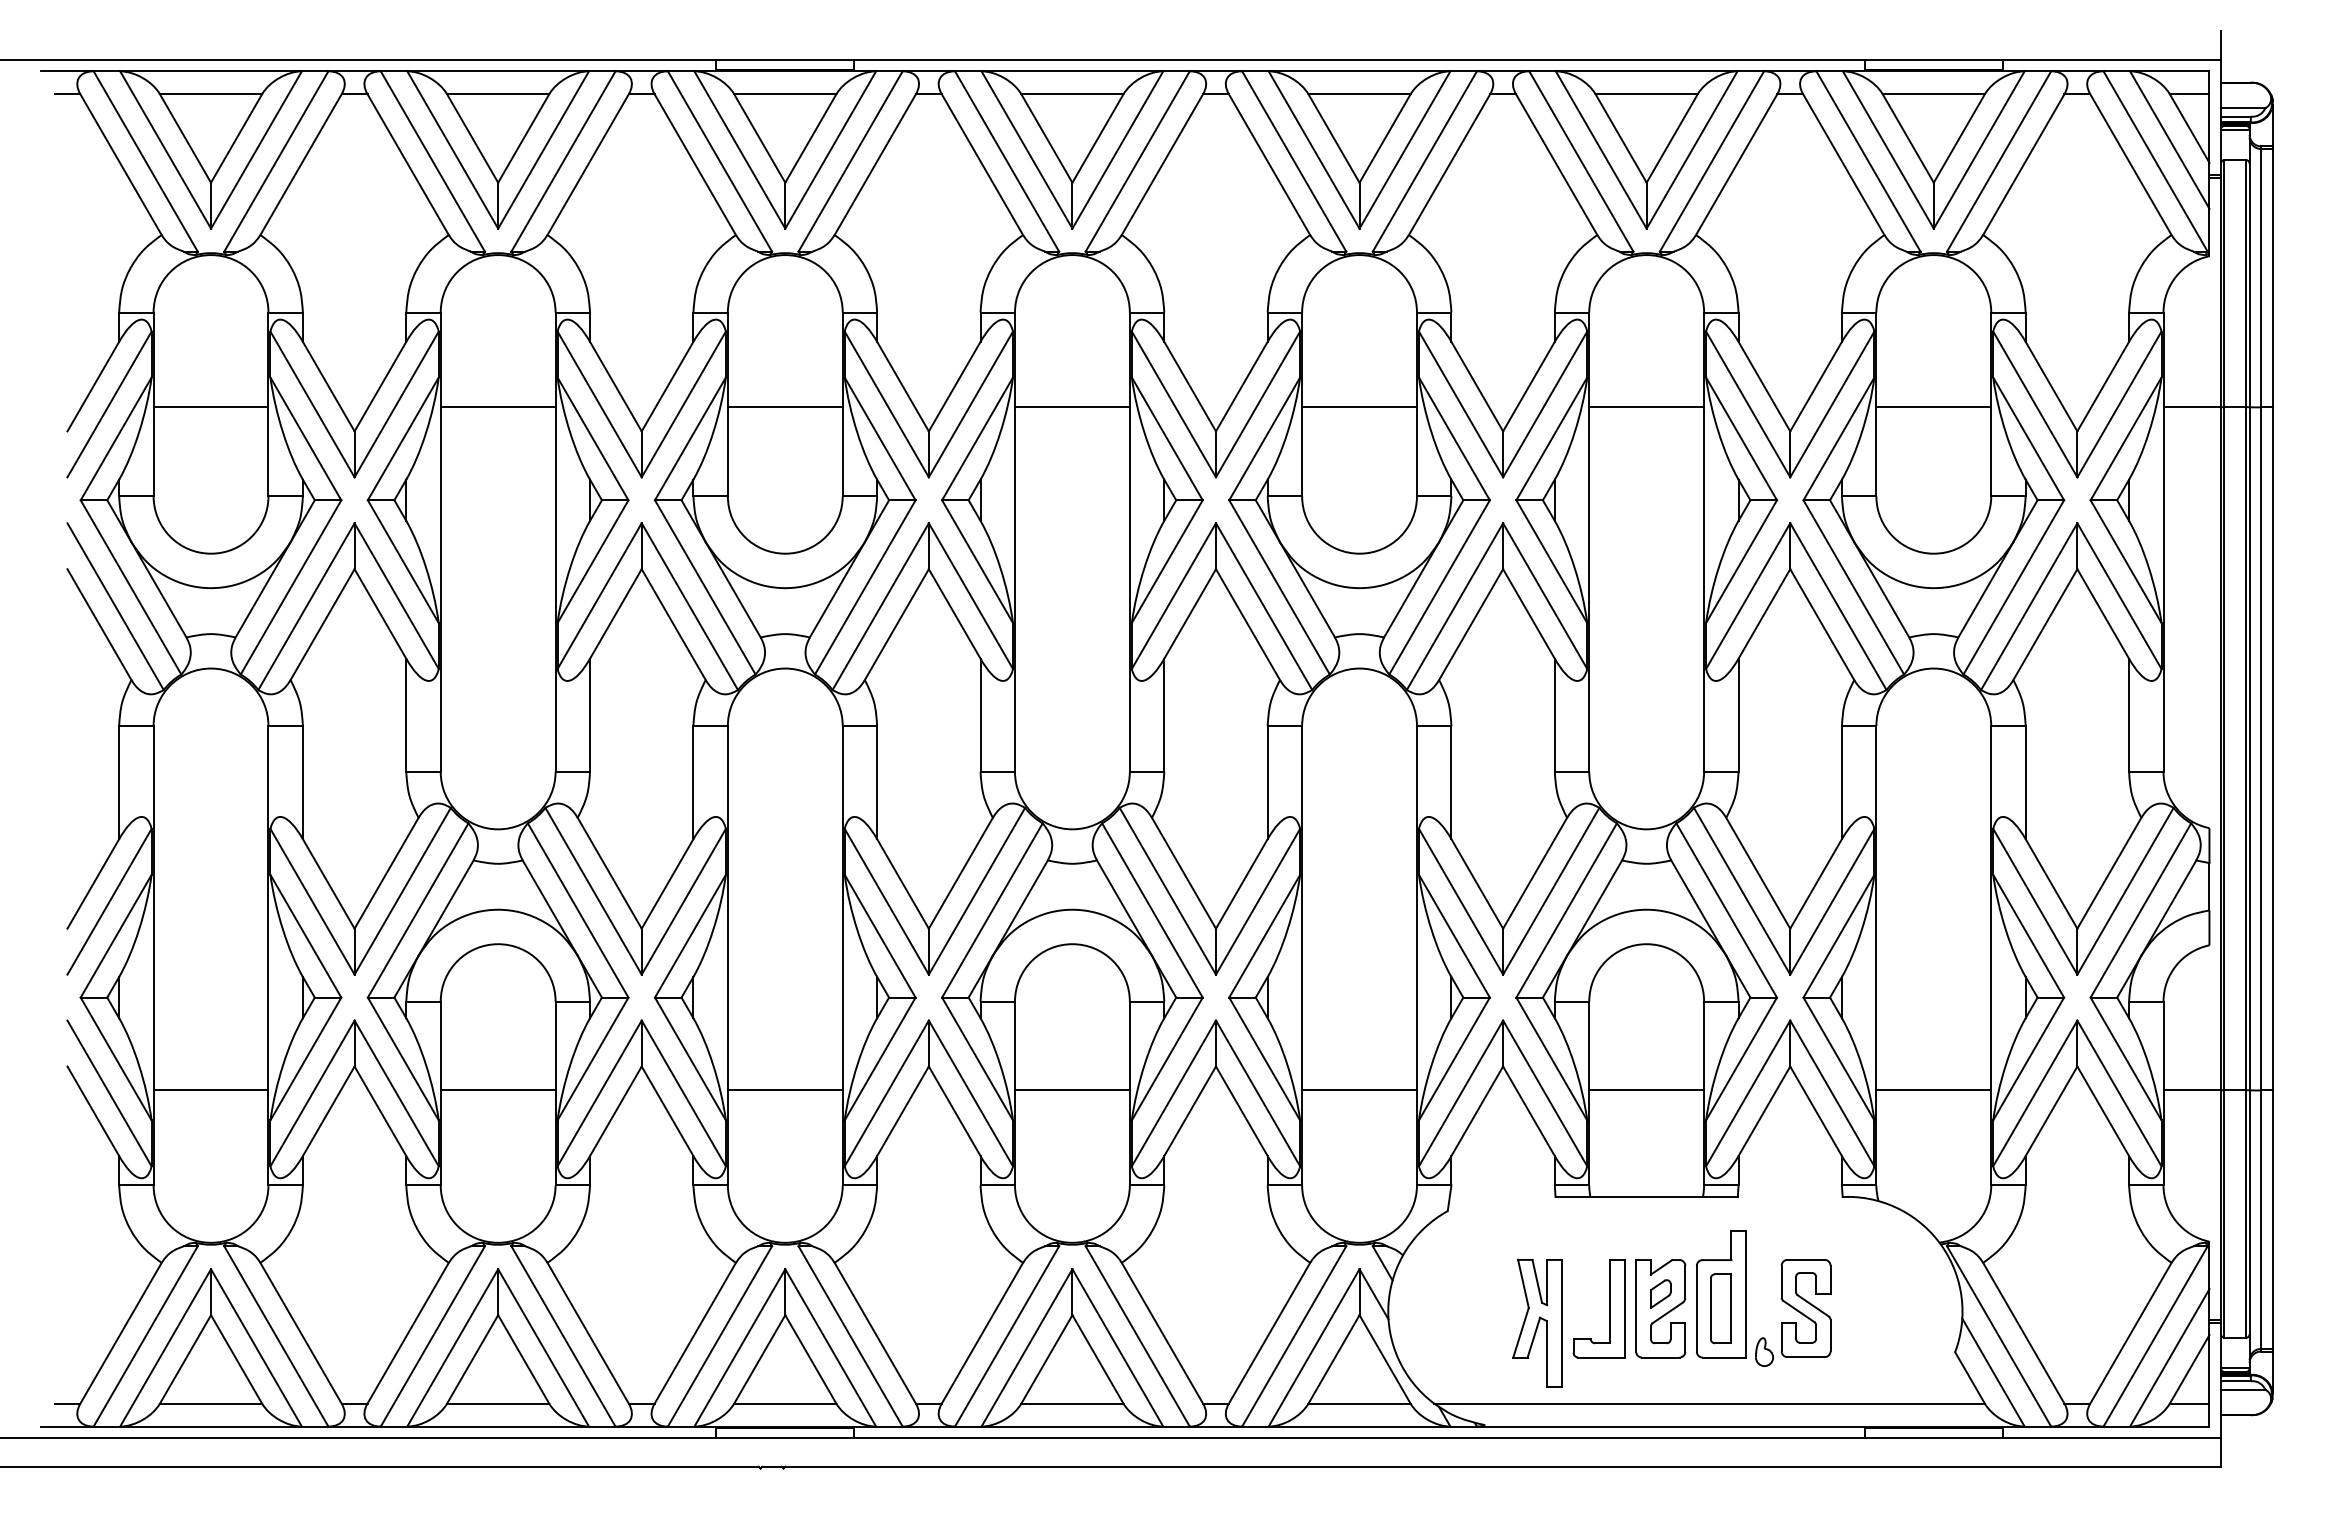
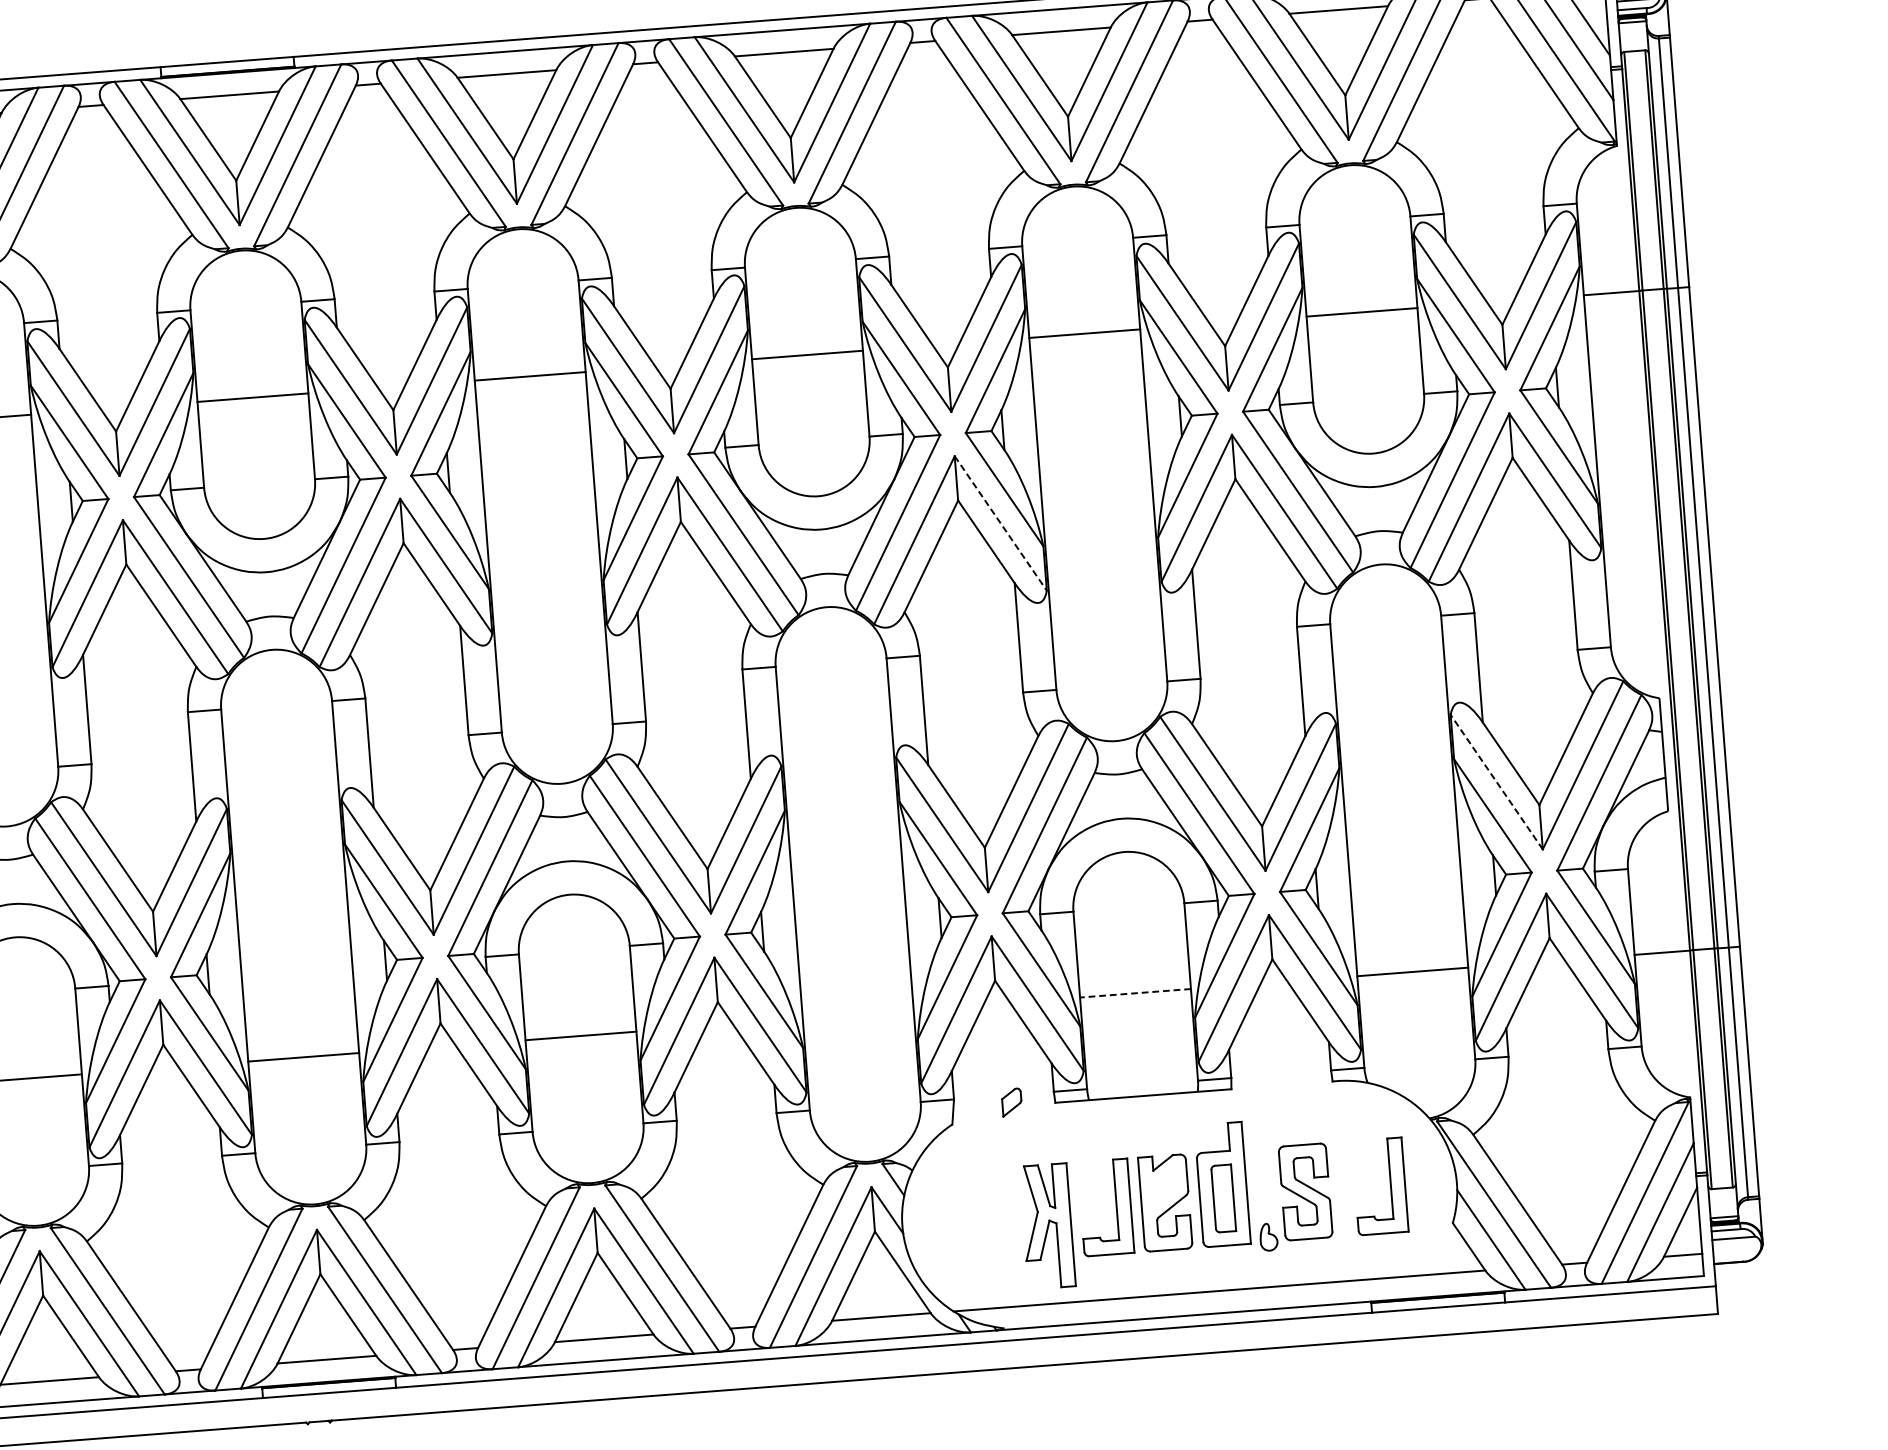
line: (1545, 596) -> (1001, 523), solid -> dashed
line: (2035, 901) -> (1496, 781), solid -> dashed
line: (1359, 1090) -> (858, 1014), removed
line: (1646, 1090) -> (1135, 993), solid -> dashed
part: (1660, 1293) -> (1011, 1101), moved
part: (1893, 1308) -> (1390, 1185), added

